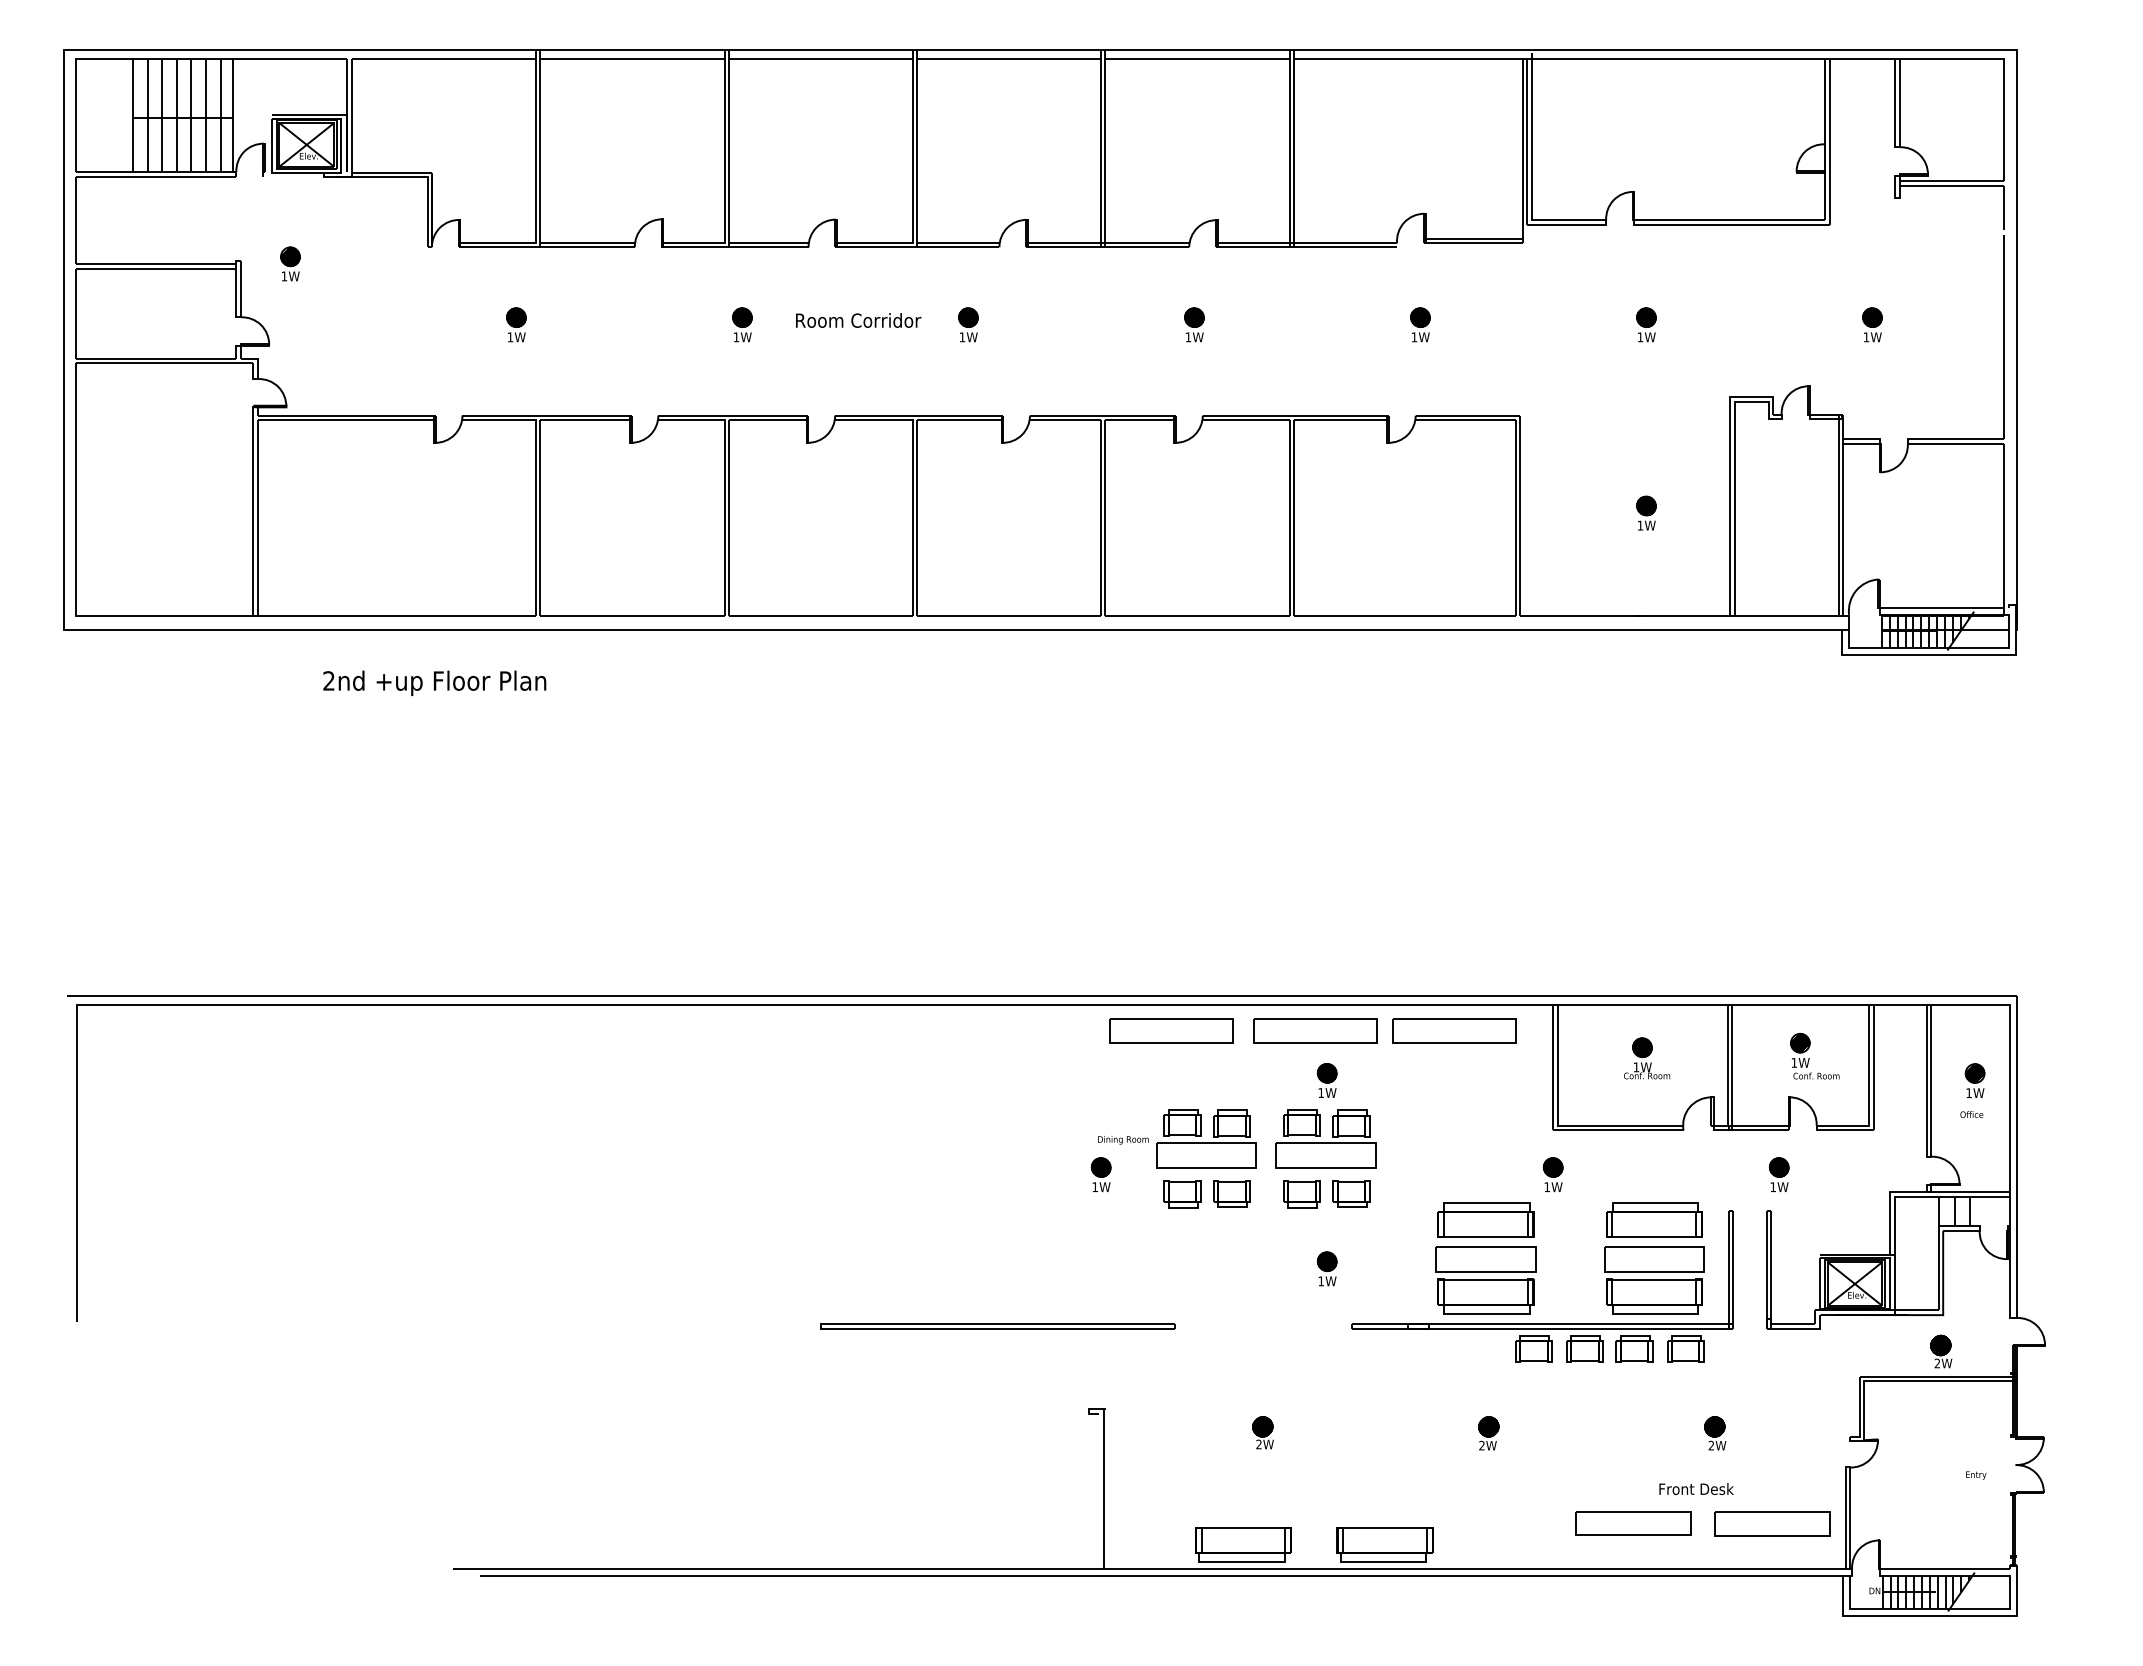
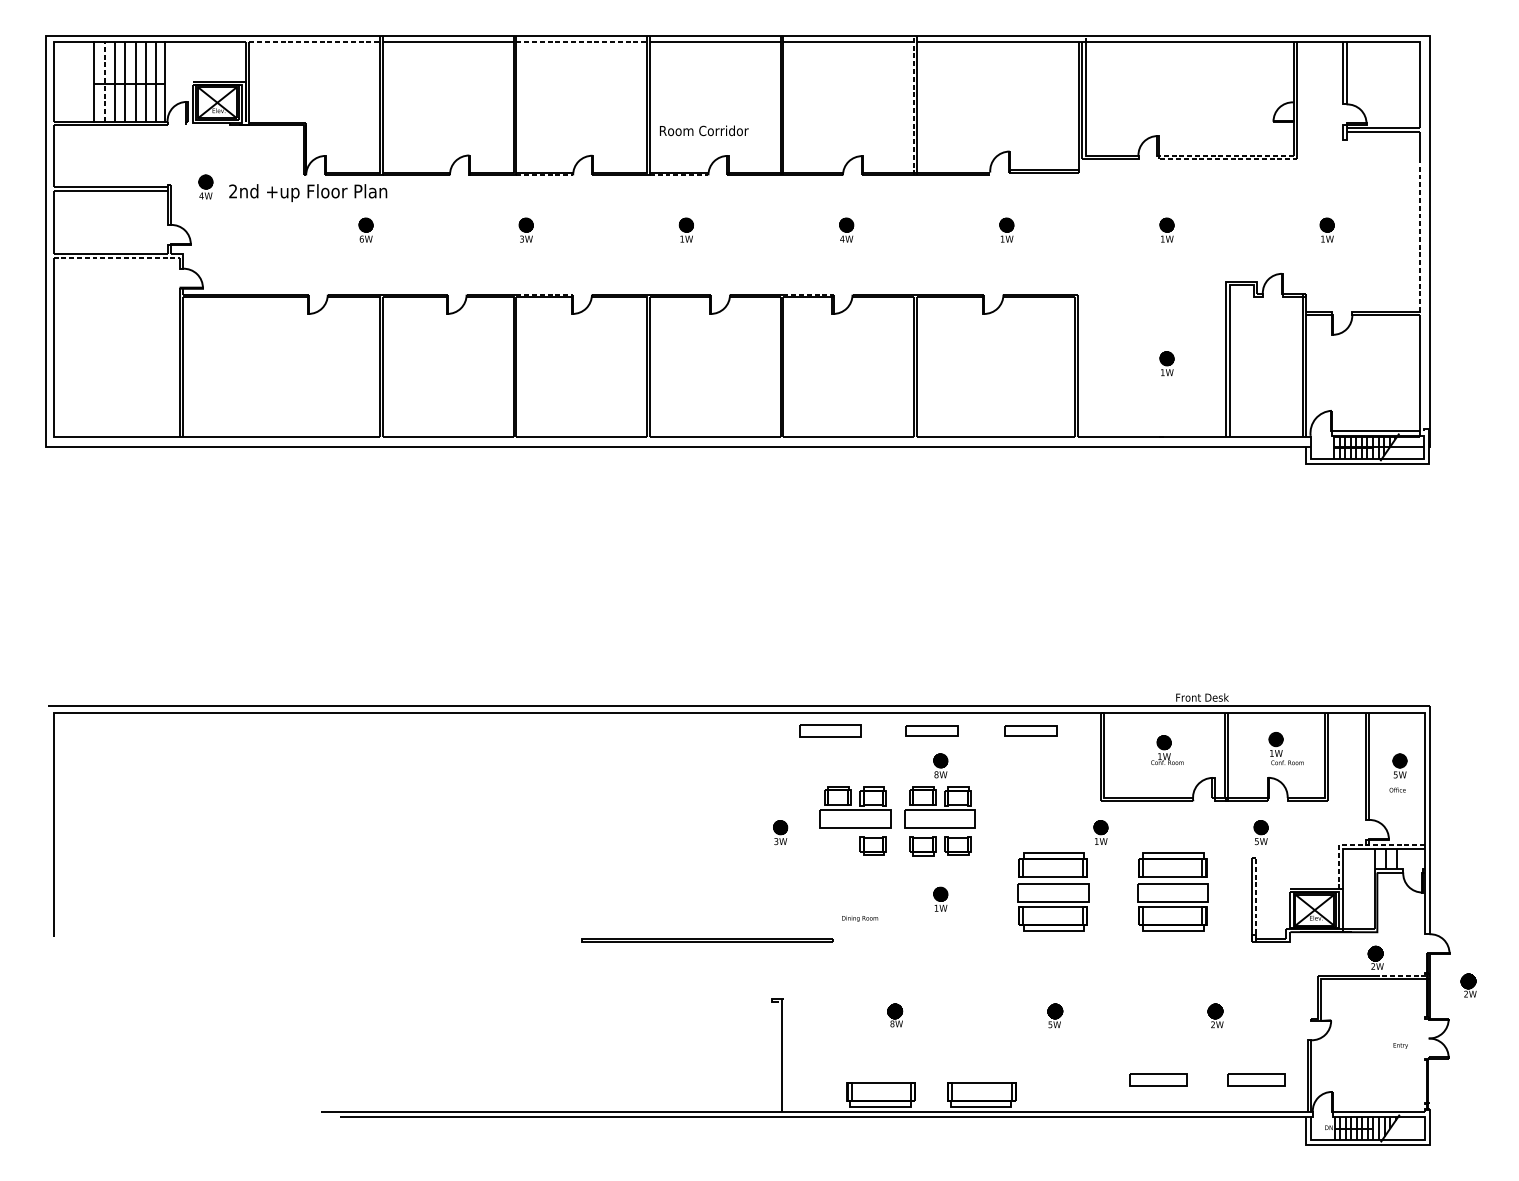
line: (444, 59) -> (315, 42), solid -> dashed
line: (821, 59) -> (582, 42), solid -> dashed
line: (147, 115) -> (104, 81), solid -> dashed
line: (1289, 148) -> (914, 105), solid -> dashed
line: (1634, 224) -> (1158, 159), solid -> dashed
line: (769, 247) -> (545, 175), solid -> dashed
line: (958, 247) -> (679, 175), solid -> dashed
text: (284, 276) -> (201, 196), 1W -> 4W
text: (858, 320) -> (704, 130), moved
text: (510, 337) -> (361, 239), 1W -> 6W
text: (736, 337) -> (522, 239), 1W -> 3W
text: (1188, 337) -> (842, 239), 1W -> 4W
line: (2004, 337) -> (1420, 239), solid -> dashed
line: (164, 363) -> (116, 257), solid -> dashed
line: (768, 415) -> (544, 294), solid -> dashed
line: (1141, 415) -> (809, 294), solid -> dashed
text: (434, 682) -> (307, 192), moved
part: (1171, 1030) -> (830, 730), size x0.7
part: (1315, 1030) -> (932, 730), size x0.6
part: (1454, 1030) -> (1030, 730), size x0.6
text: (1321, 1092) -> (936, 774), 1W -> 8W
text: (1968, 1093) -> (1395, 775), 1W -> 5W
text: (1123, 1140) -> (860, 919), moved
text: (1095, 1187) -> (776, 841), 1W -> 3W
text: (1772, 1187) -> (1256, 841), 1W -> 5W
line: (1918, 1192) -> (1359, 845), solid -> dashed
part: (1182, 1194) -> (838, 846), removed
line: (1771, 1269) -> (1255, 899), solid -> dashed
part: (1542, 1323) -> (1093, 938), removed
line: (1978, 1376) -> (1402, 975), solid -> dashed
part: (2072, 1390) -> (1469, 985), added
text: (1258, 1444) -> (892, 1023), 2W -> 8W
text: (1481, 1445) -> (1050, 1024), 2W -> 5W
text: (1696, 1488) -> (1202, 697), moved
part: (1633, 1523) -> (1157, 1079), size x0.7
part: (1772, 1523) -> (1256, 1079), size x0.7

